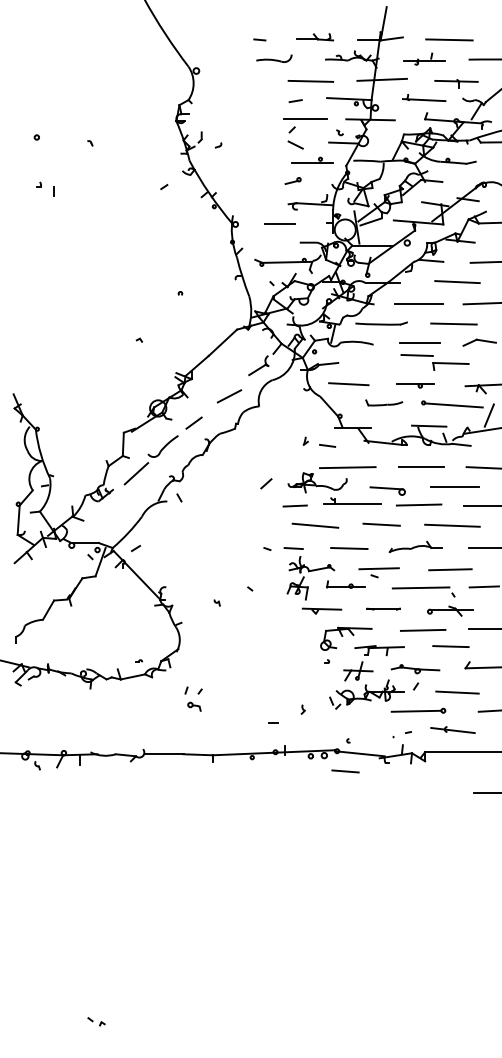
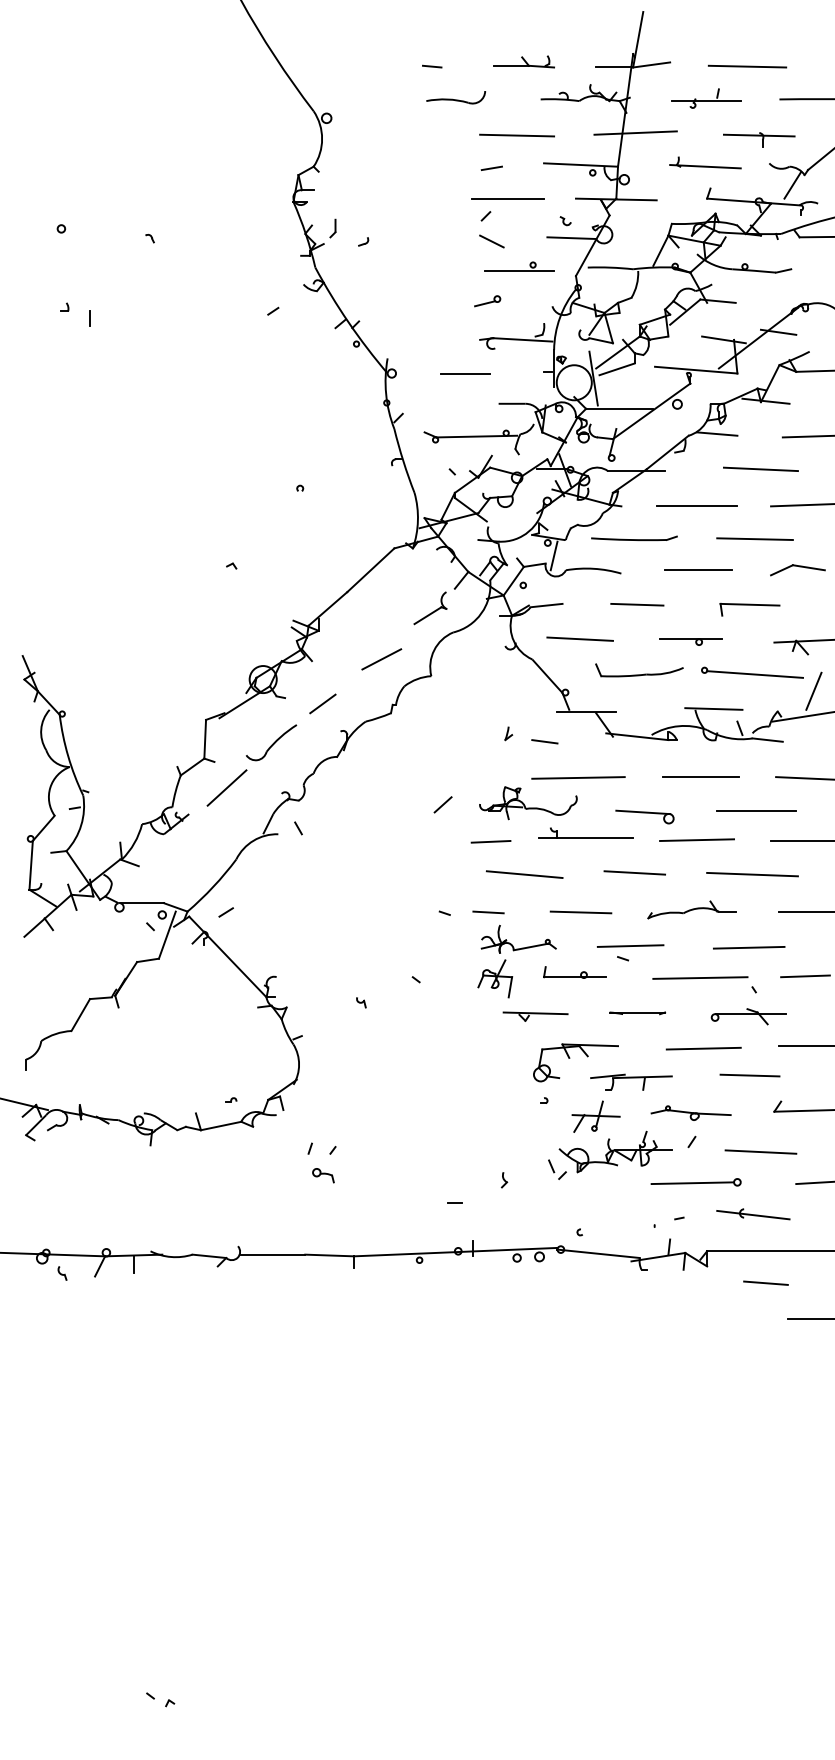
line: (416, 355) -> (636, 604), moved
part: (384, 402) -> (639, 669), size x1.43
line: (345, 771) -> (765, 1283), moved

